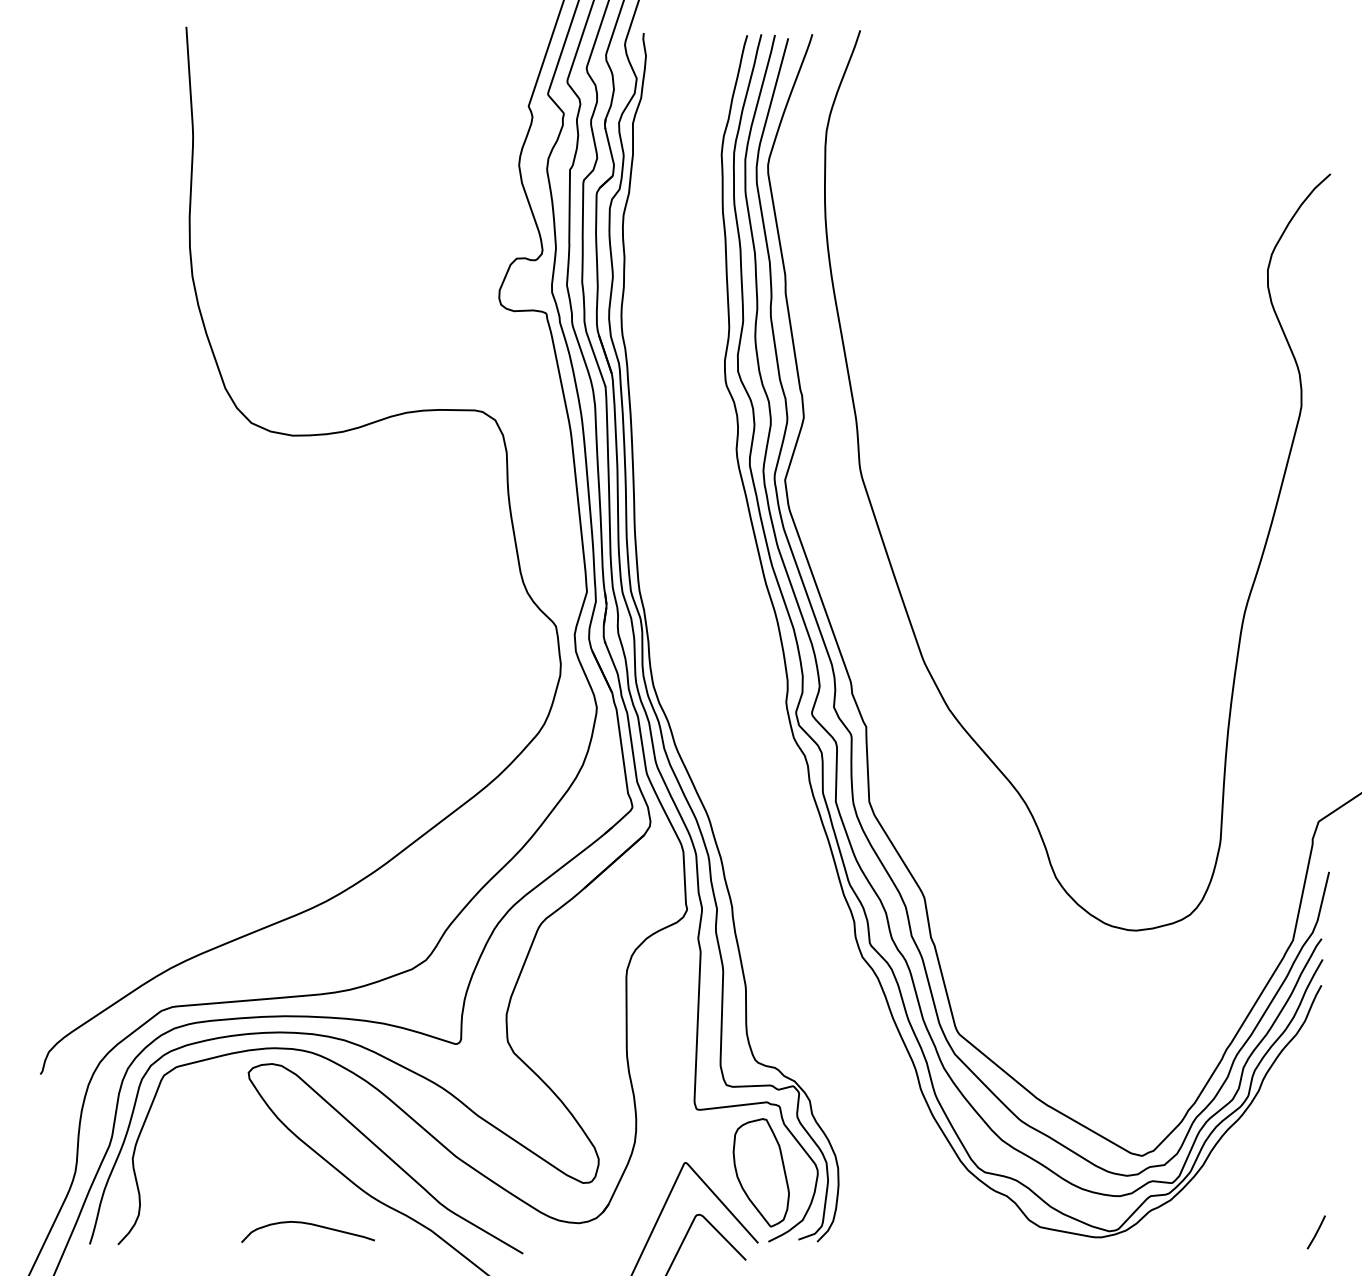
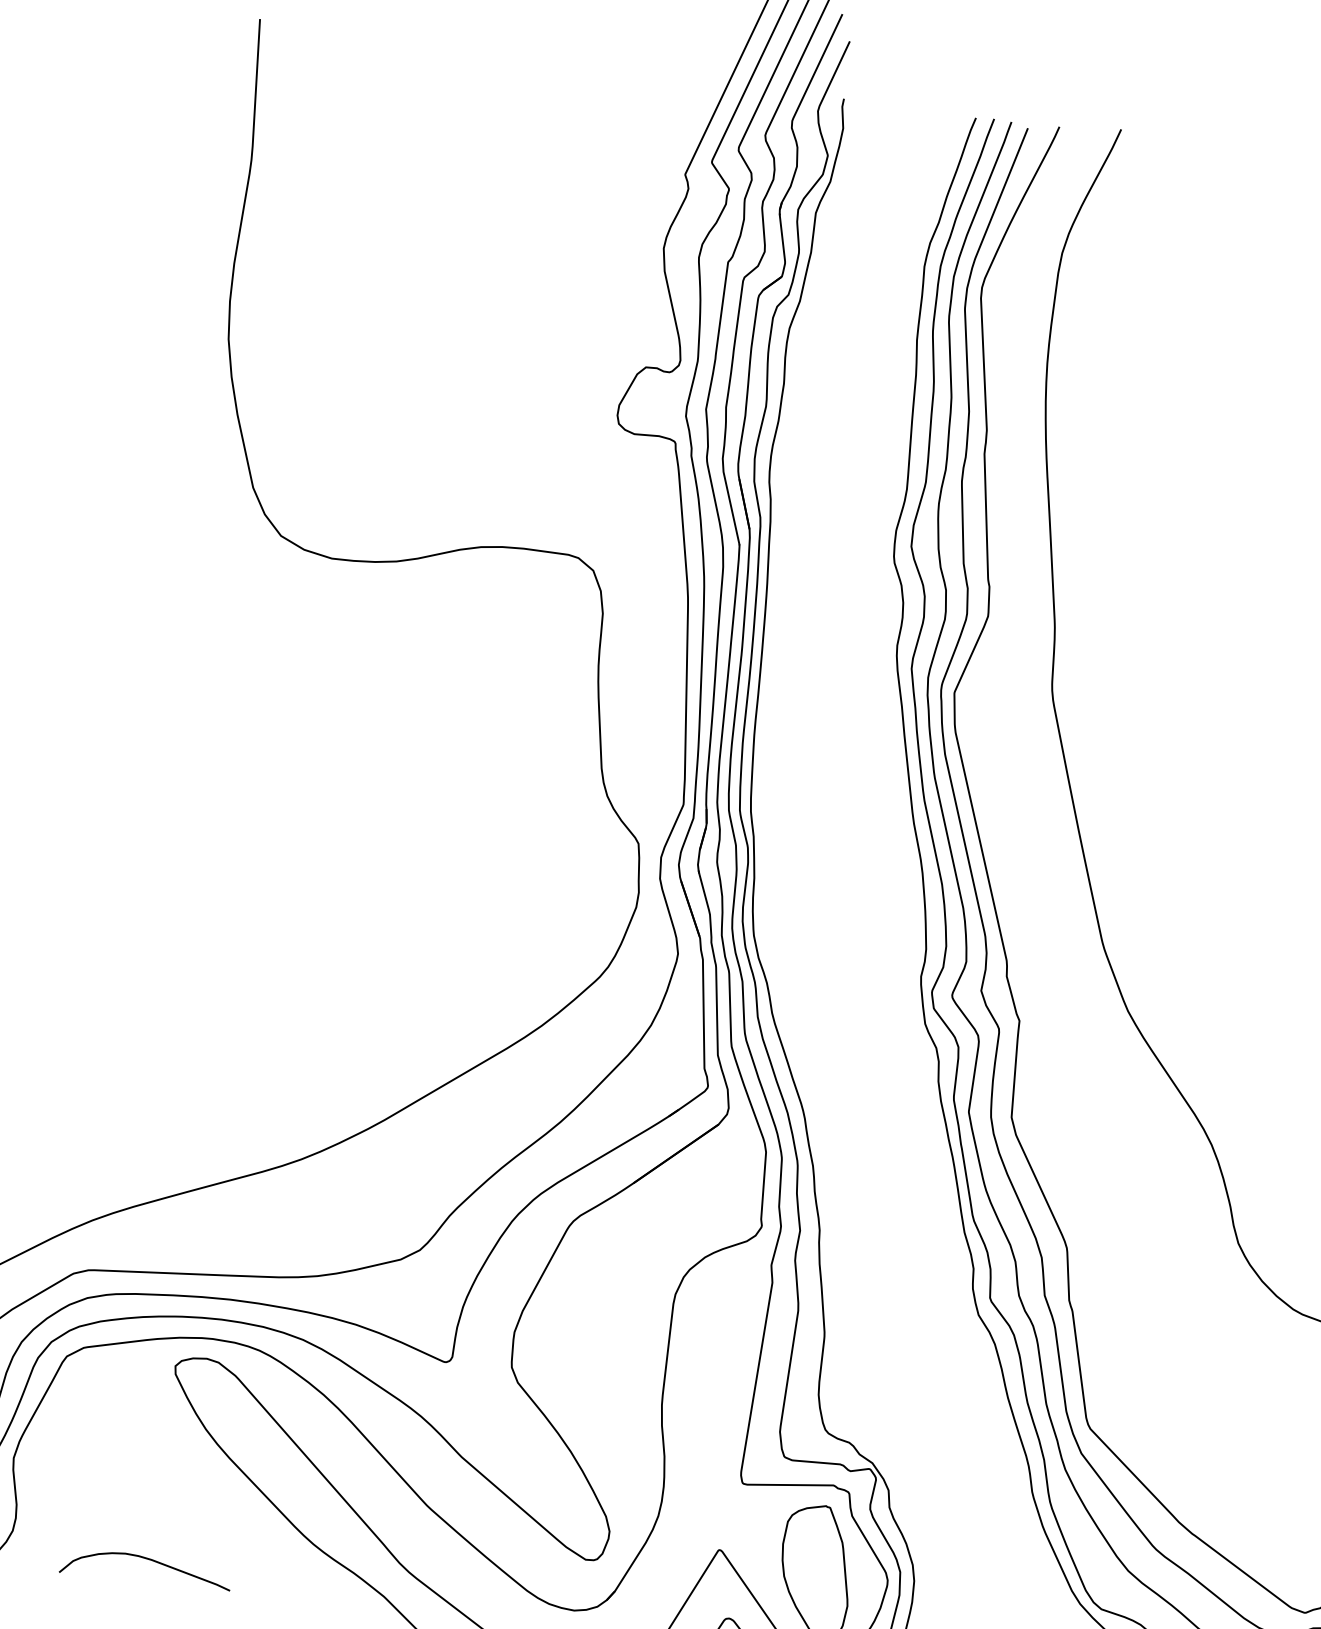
curve: (307, 1224) -> (146, 1559), moved

